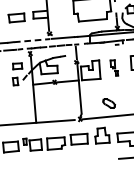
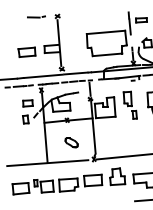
line: (32, 40) -> (43, 76), dashed -> solid
part: (113, 67) -> (129, 104), size x1.67
part: (108, 103) -> (71, 142), moved

